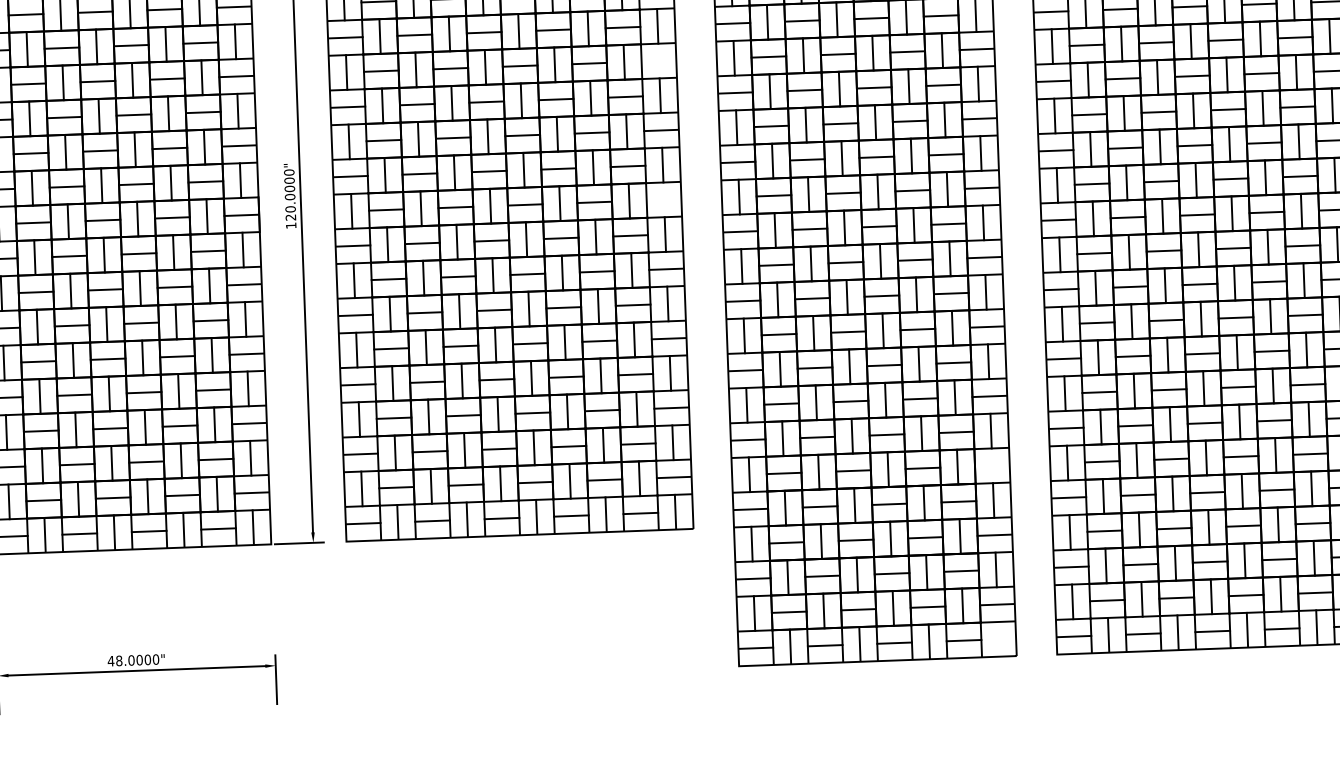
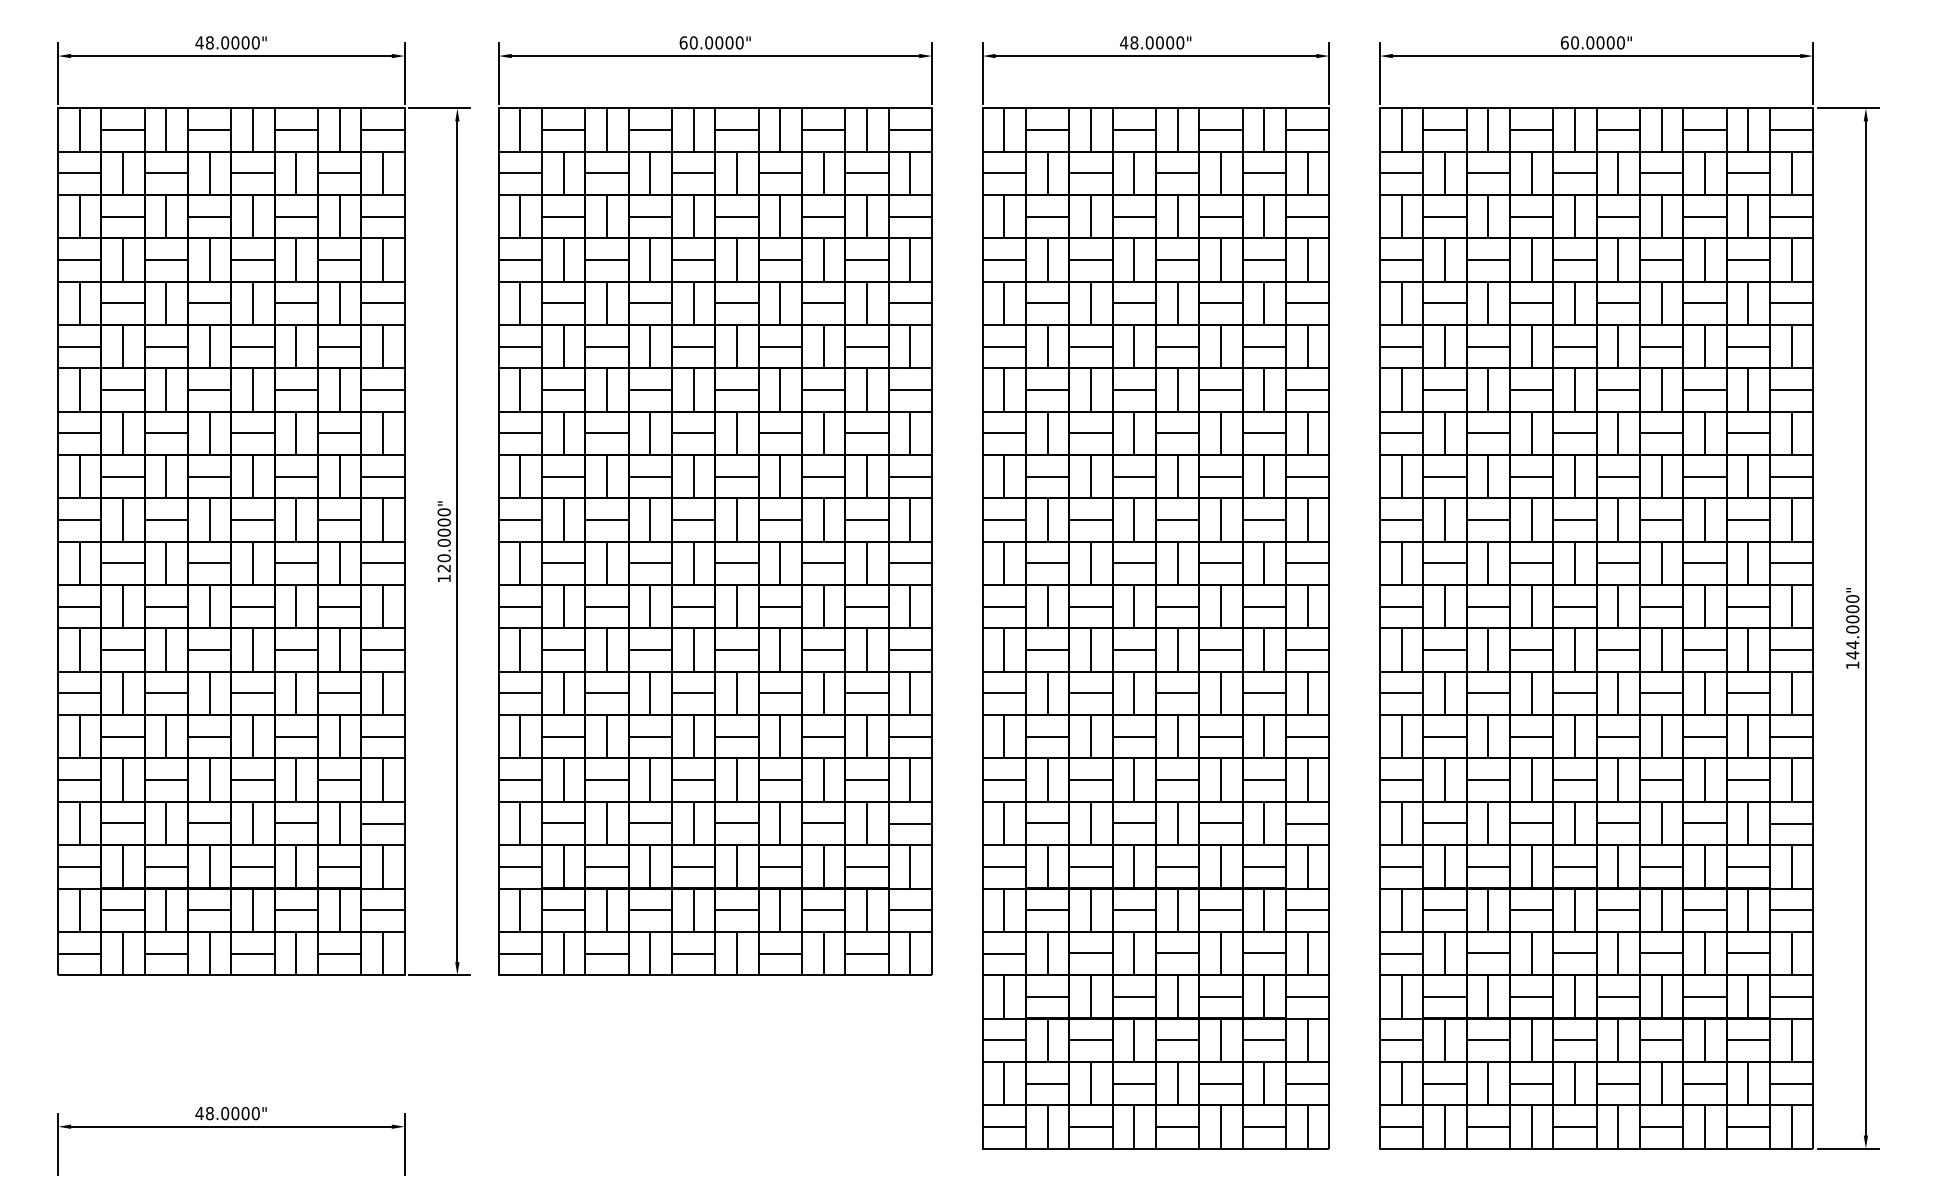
line: (658, 61) -> (909, 390), added
line: (663, 199) -> (909, 563), added
line: (992, 466) -> (1307, 910), added
line: (998, 639) -> (1307, 1126), added

